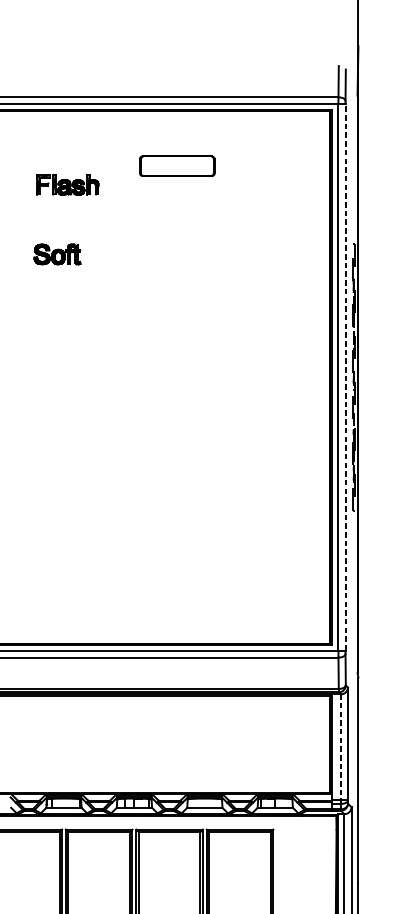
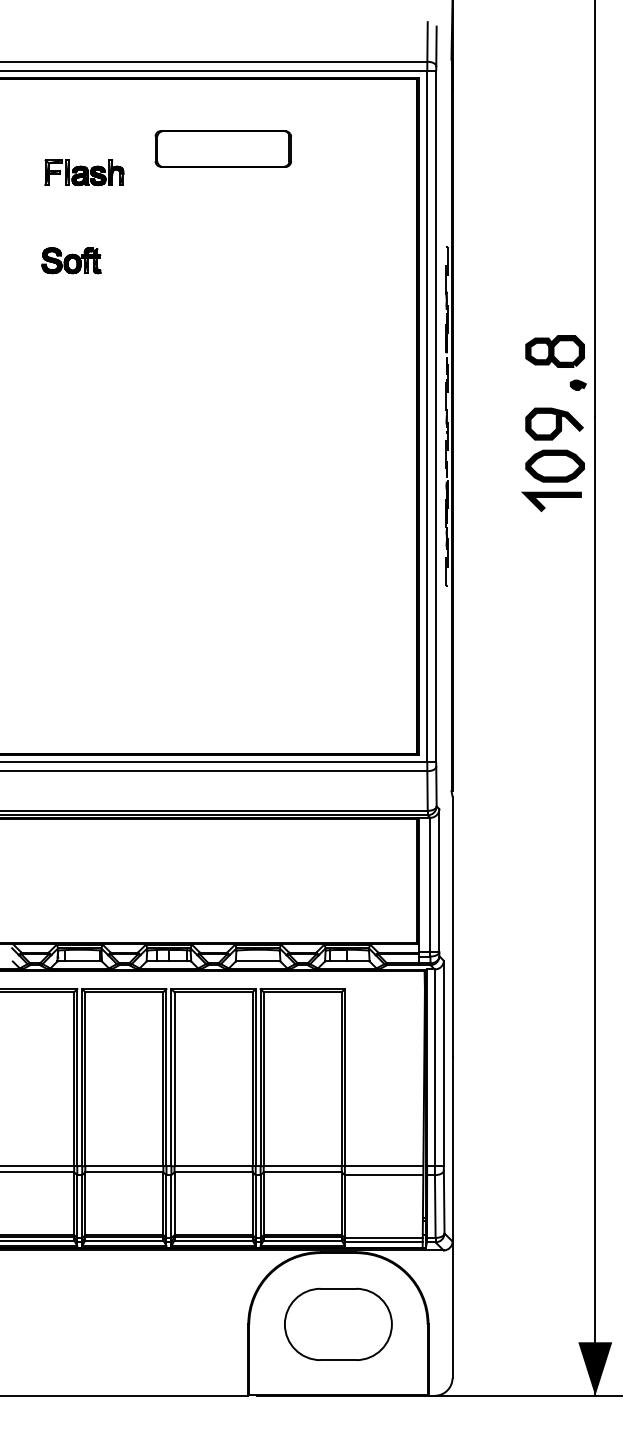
part: (176, 165) -> (222, 148), size x1.43
line: (345, 377) -> (436, 416), dashed -> solid
line: (340, 748) -> (430, 886), dashed -> solid

